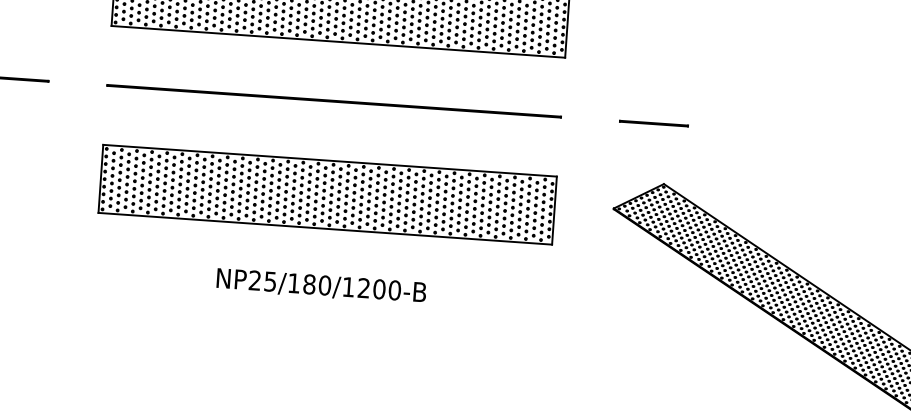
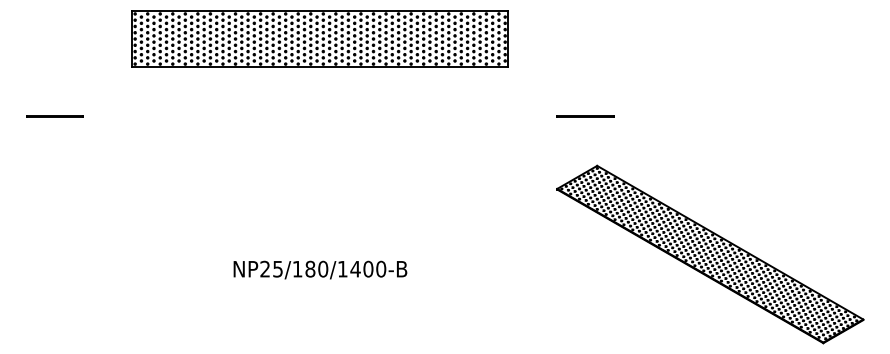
line: (333, 101) -> (319, 116), removed
part: (326, 193) -> (319, 193), removed
text: (363, 287) -> (355, 268), NP25/180/1200-B -> NP25/180/1400-B

